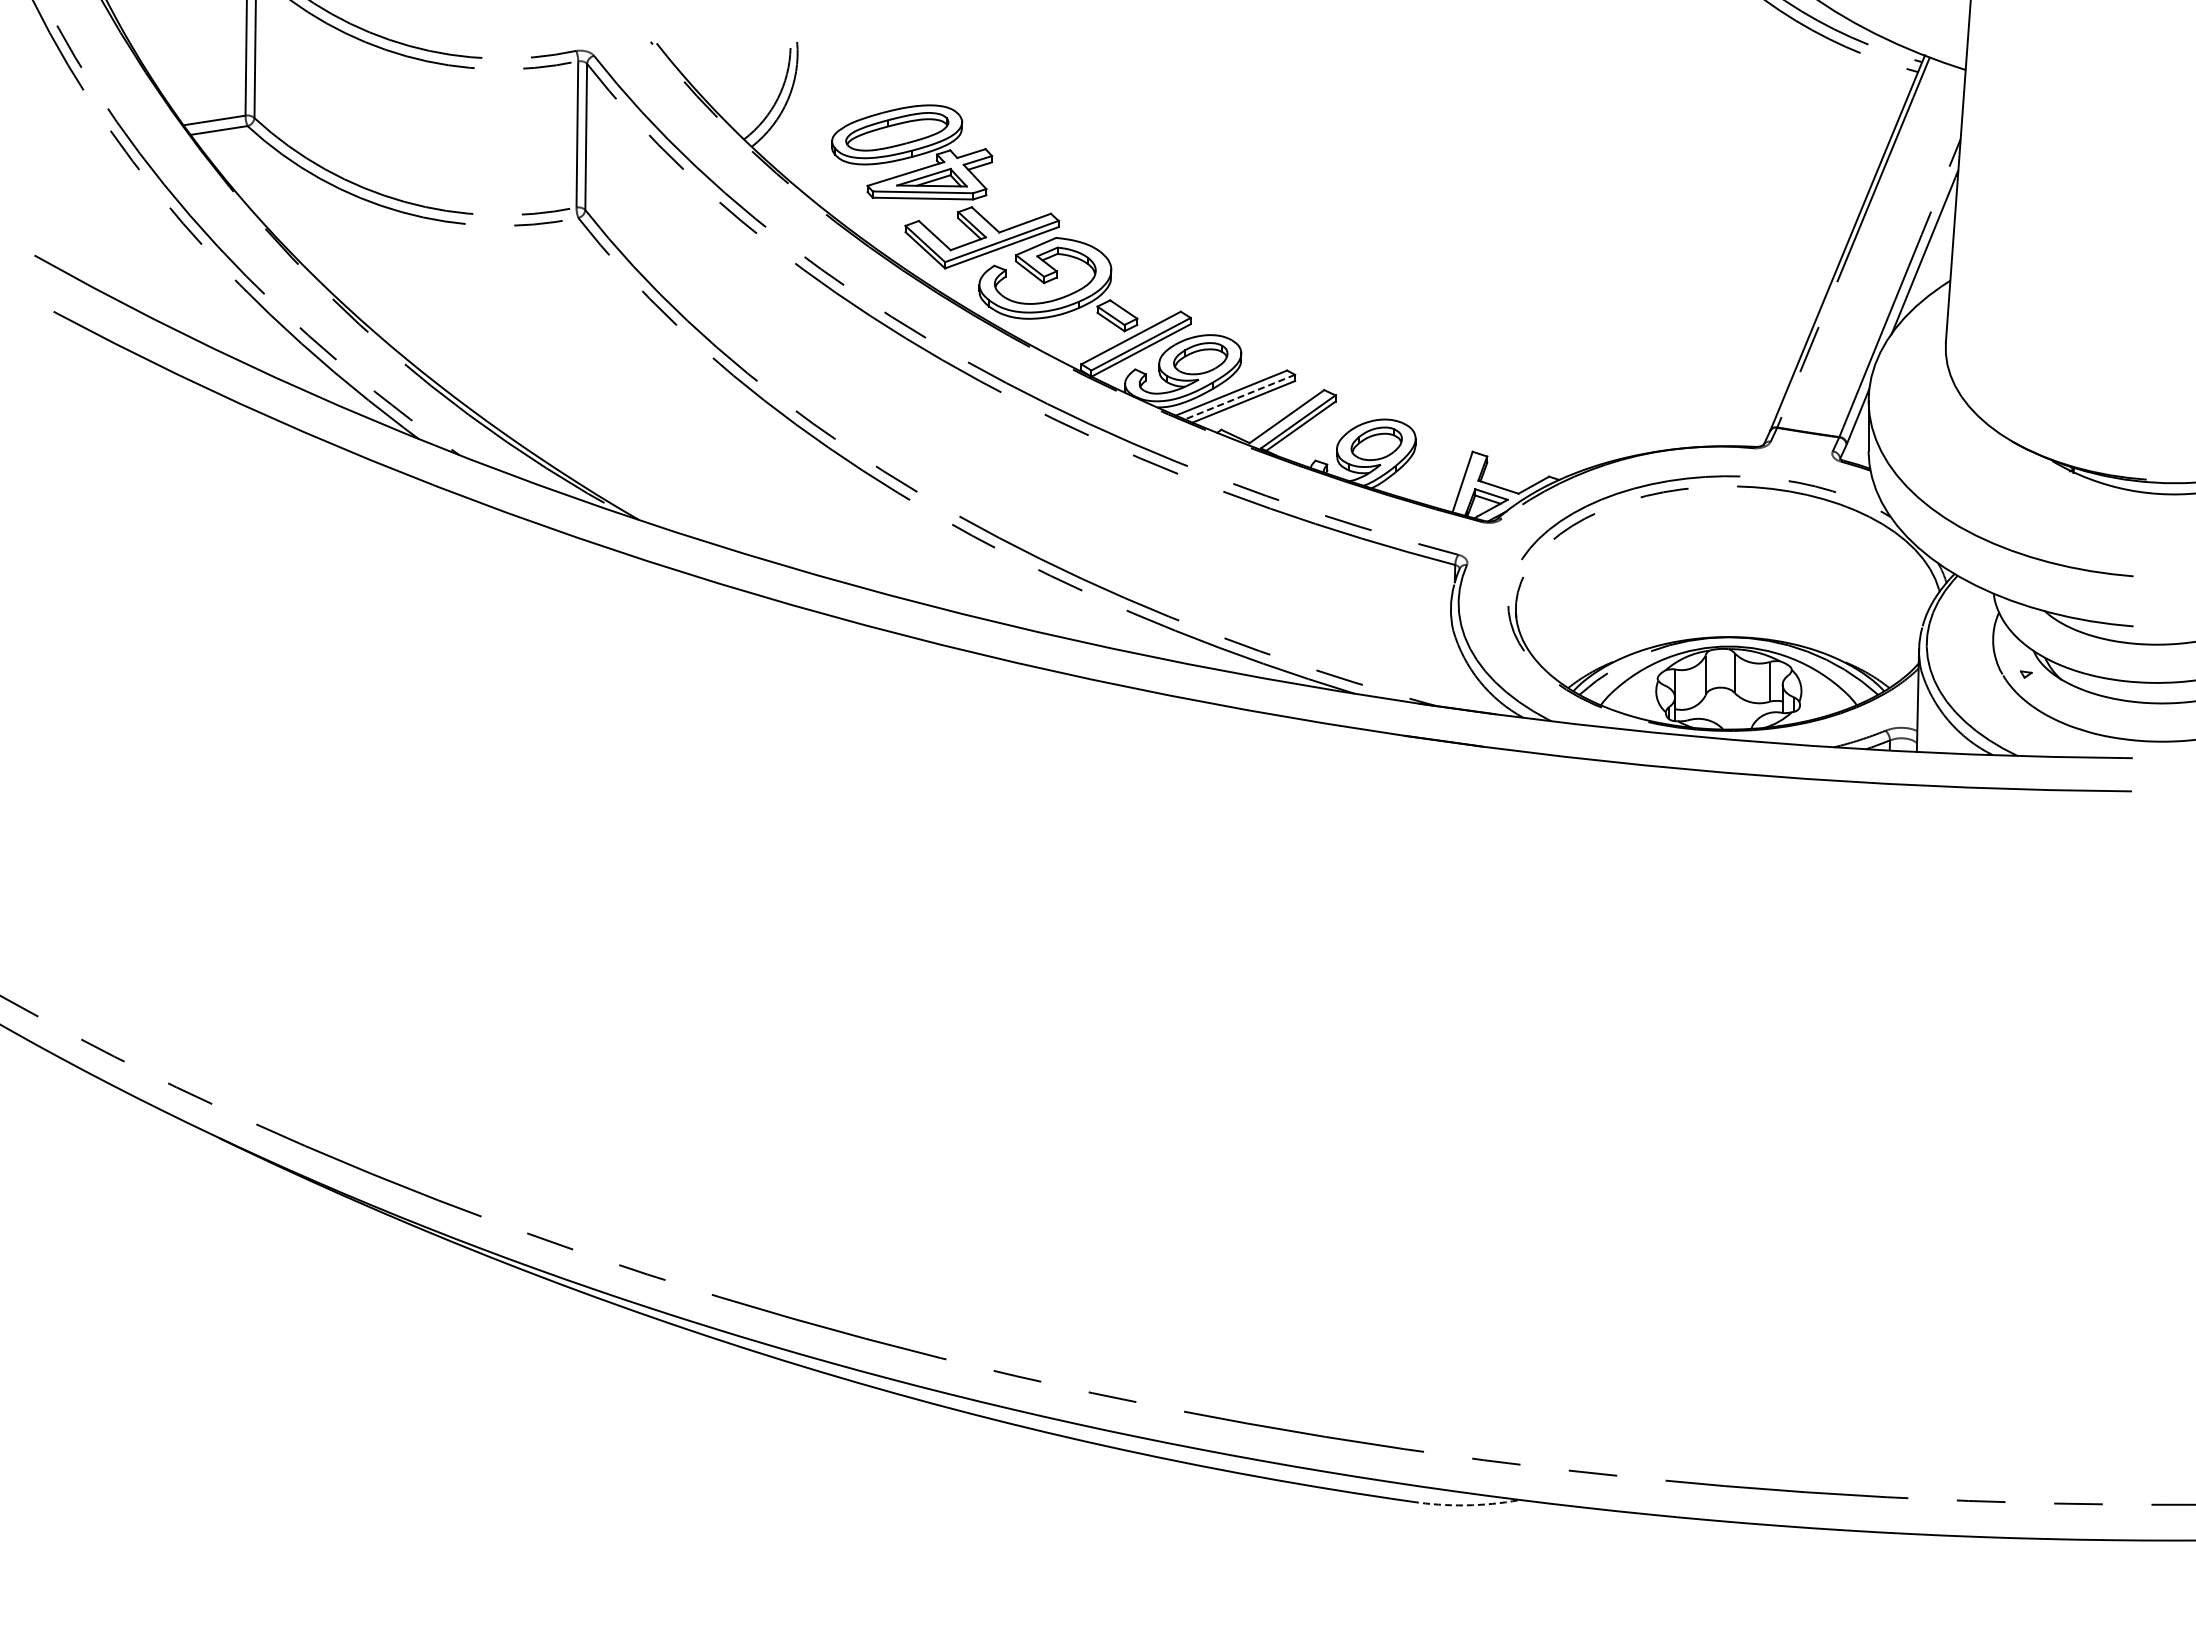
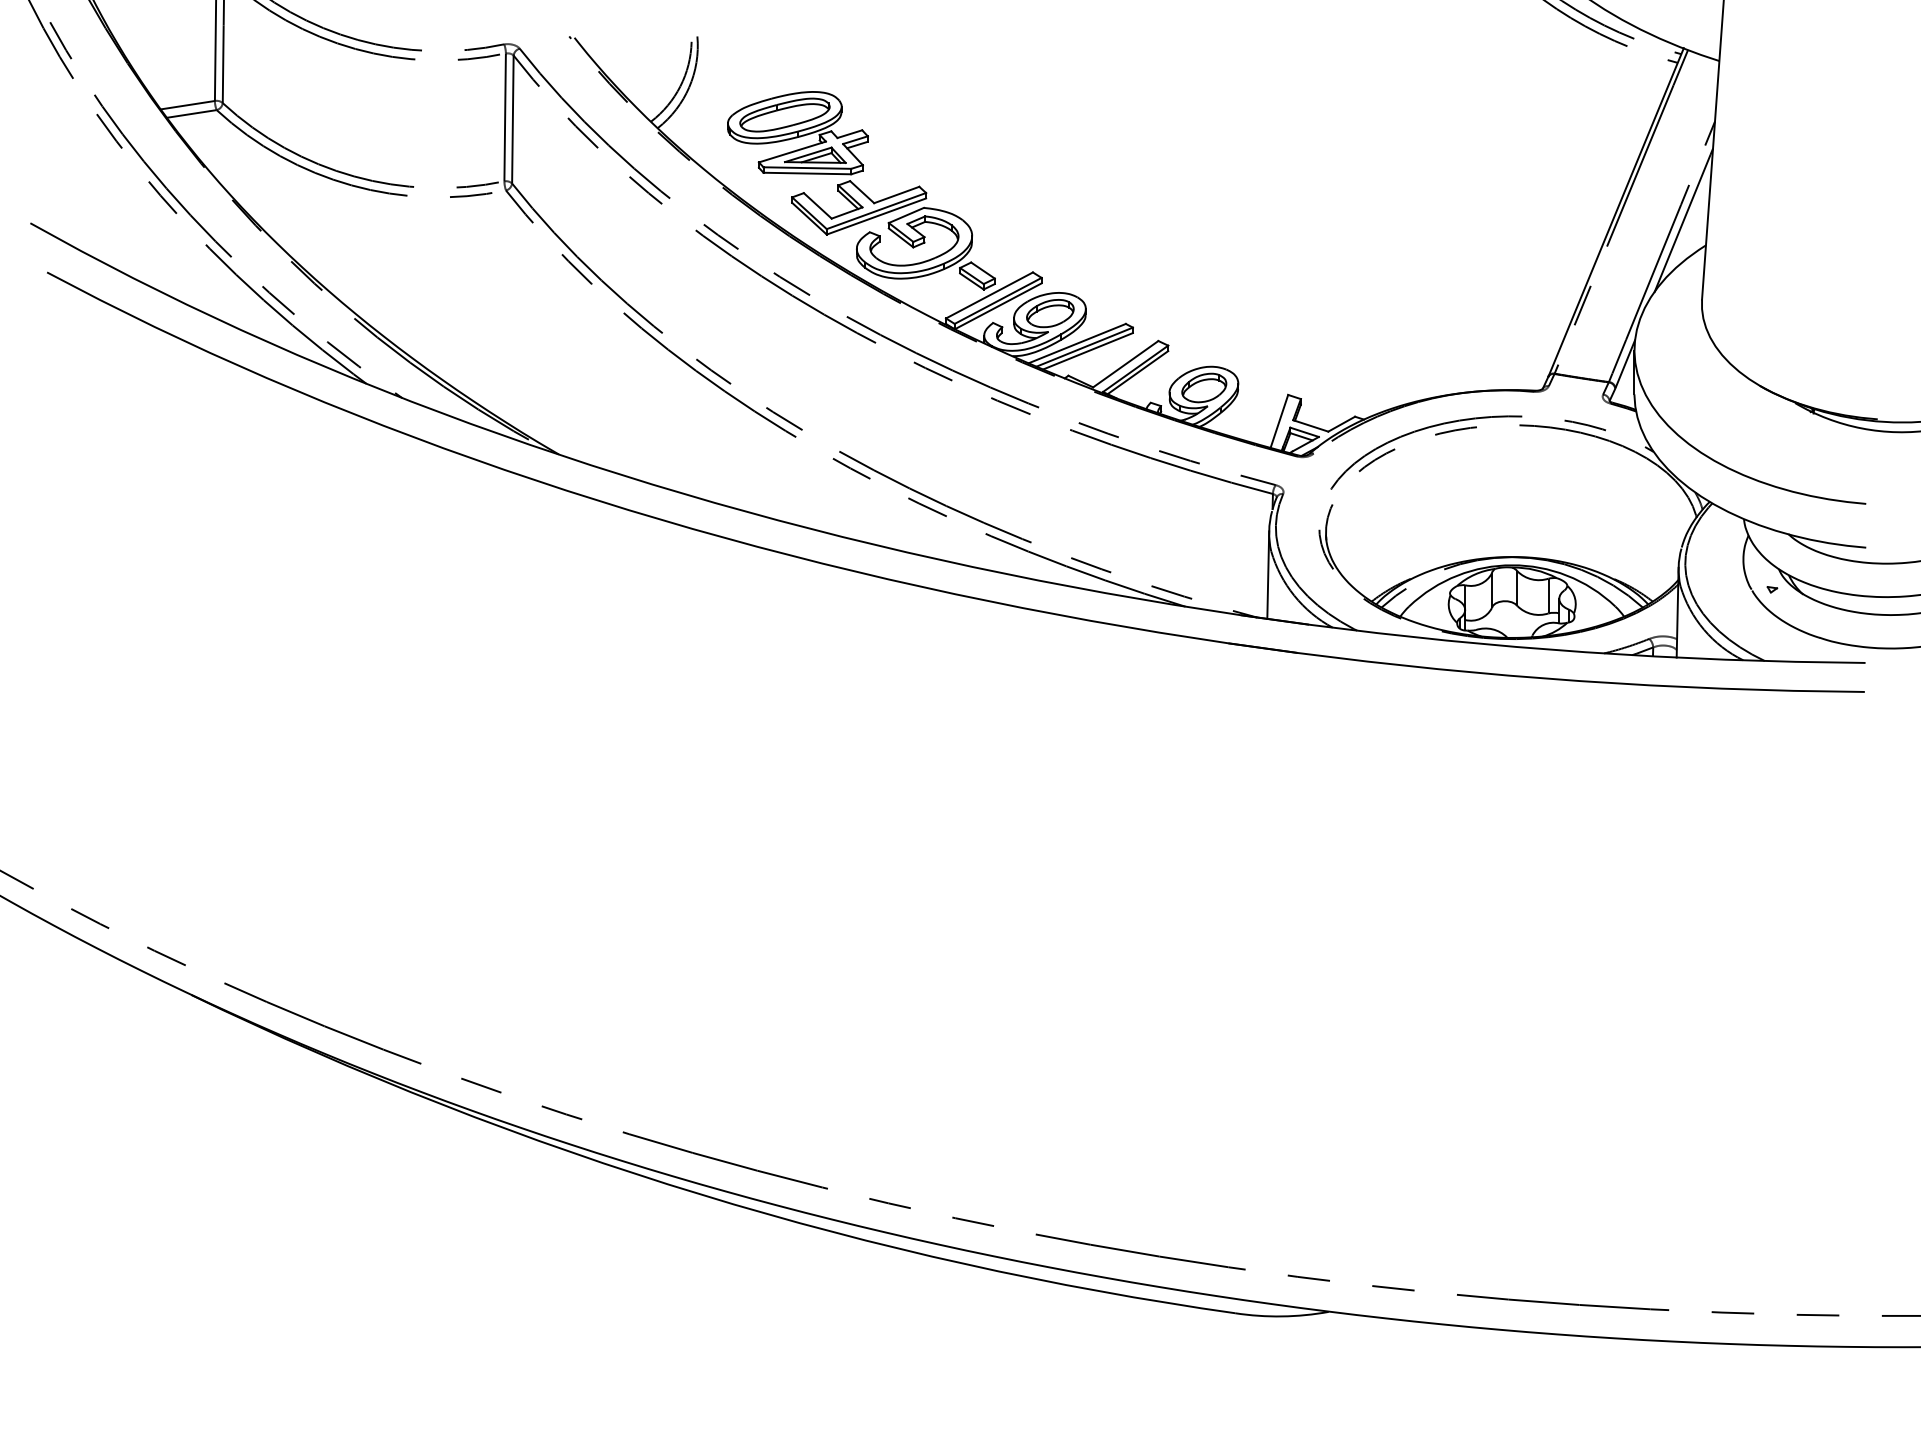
line: (1239, 397) -> (1084, 347), dashed -> solid
line: (1449, 657) -> (1267, 574), added
arc: (1465, 1505) -> (1281, 1316), dashed -> solid

